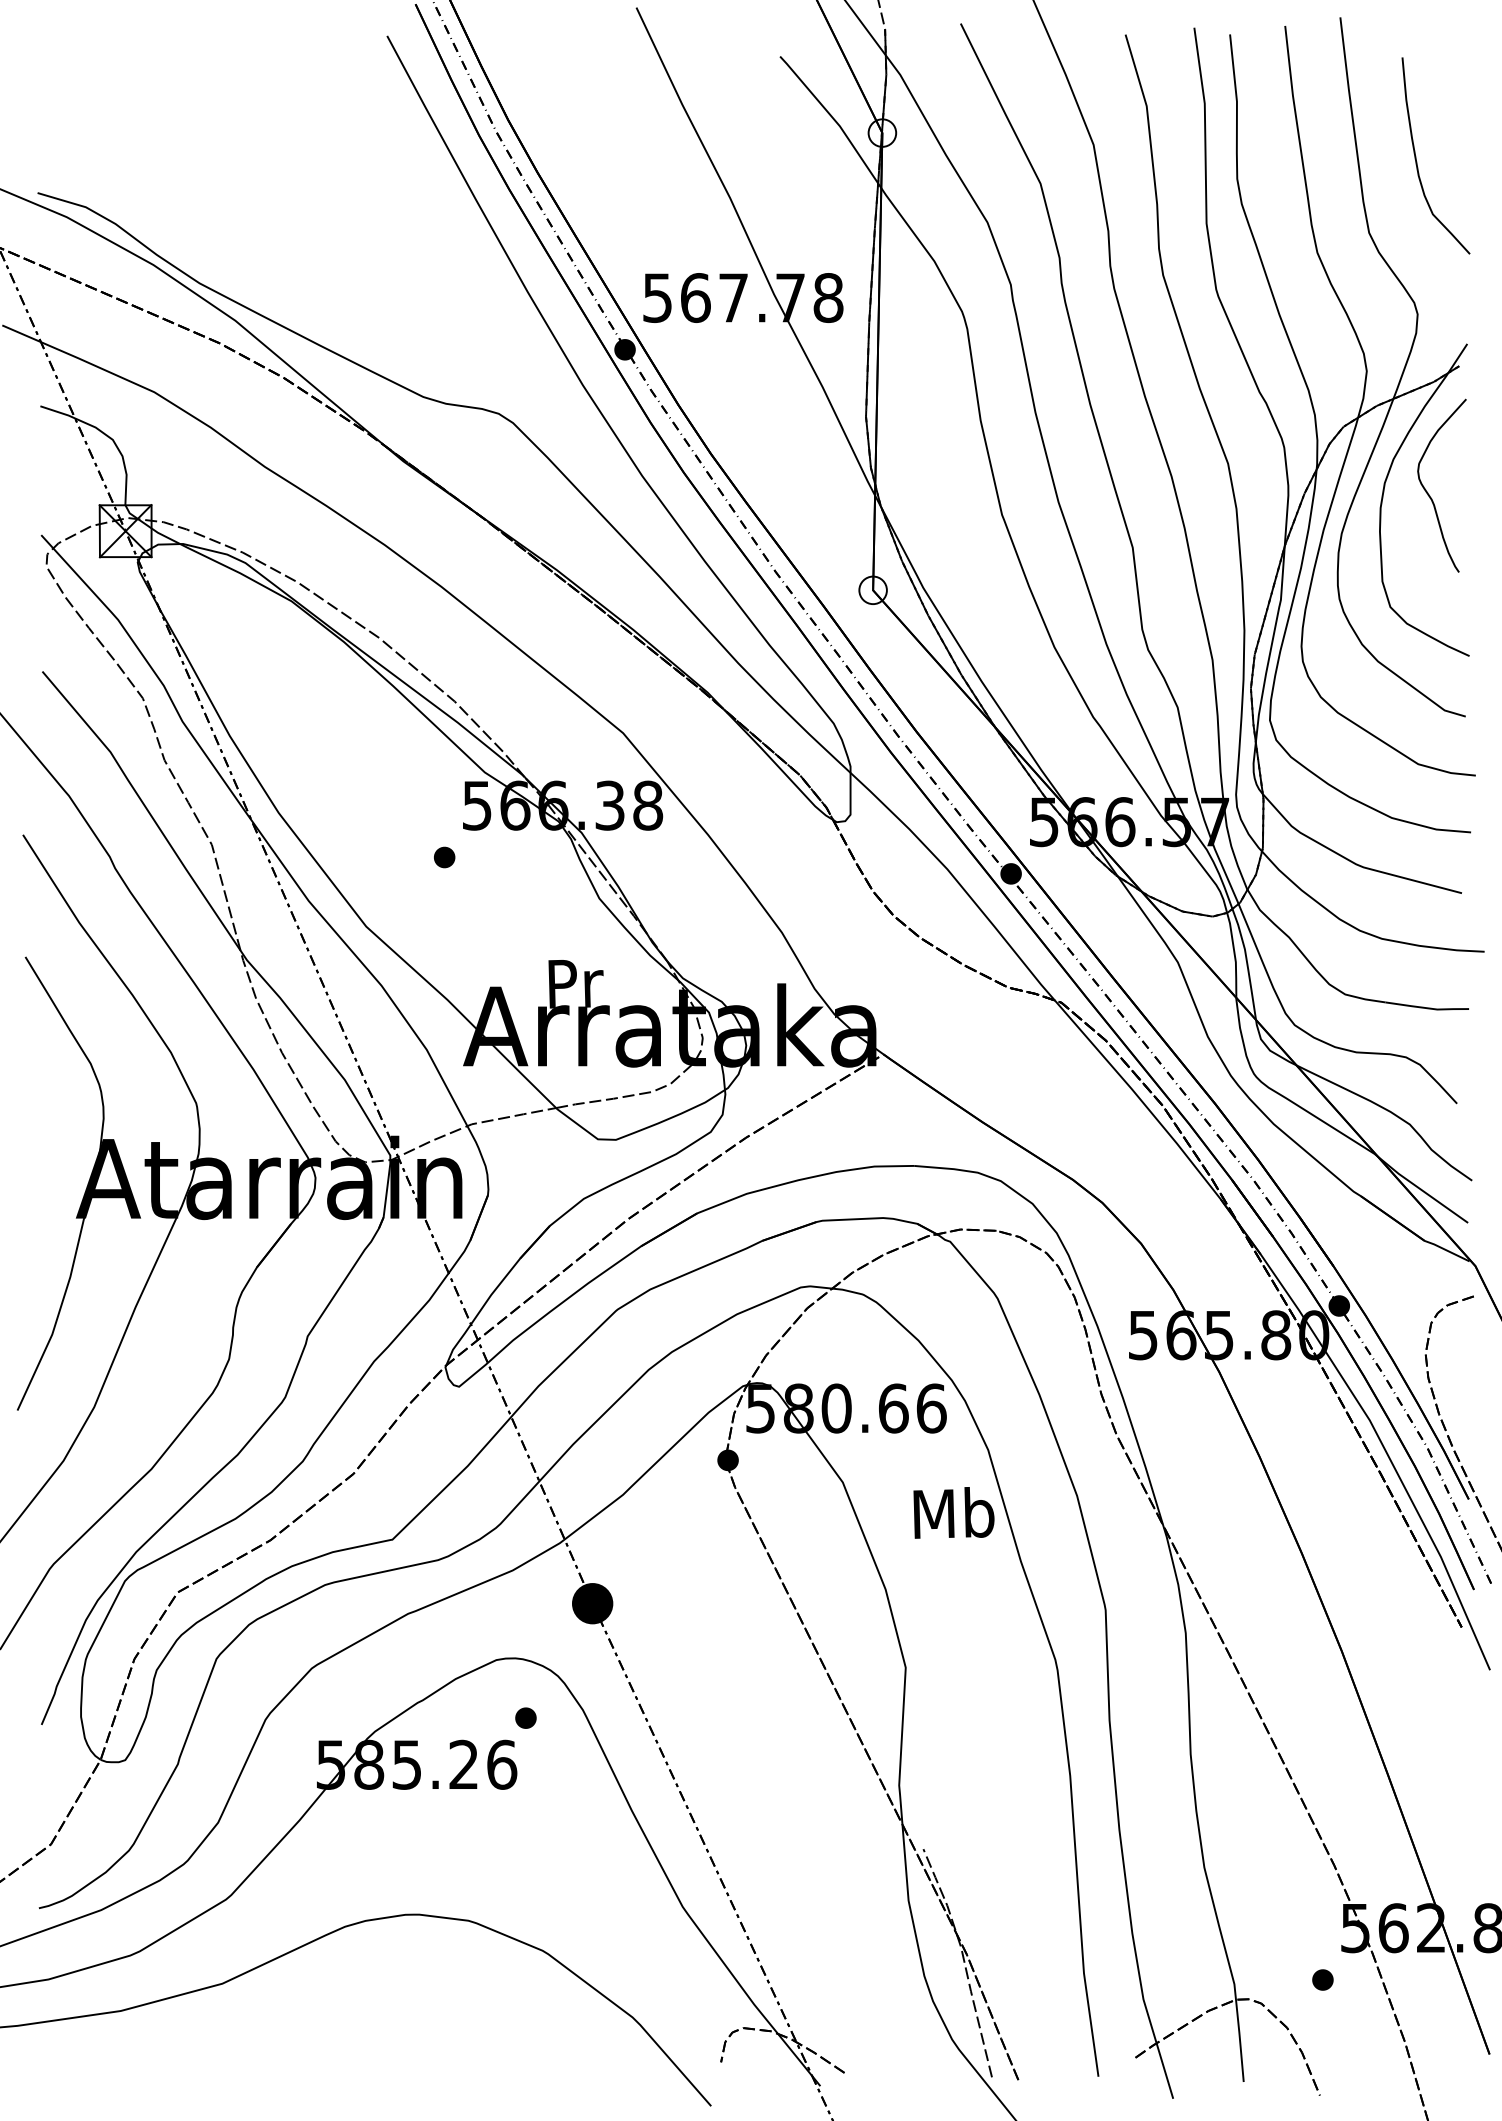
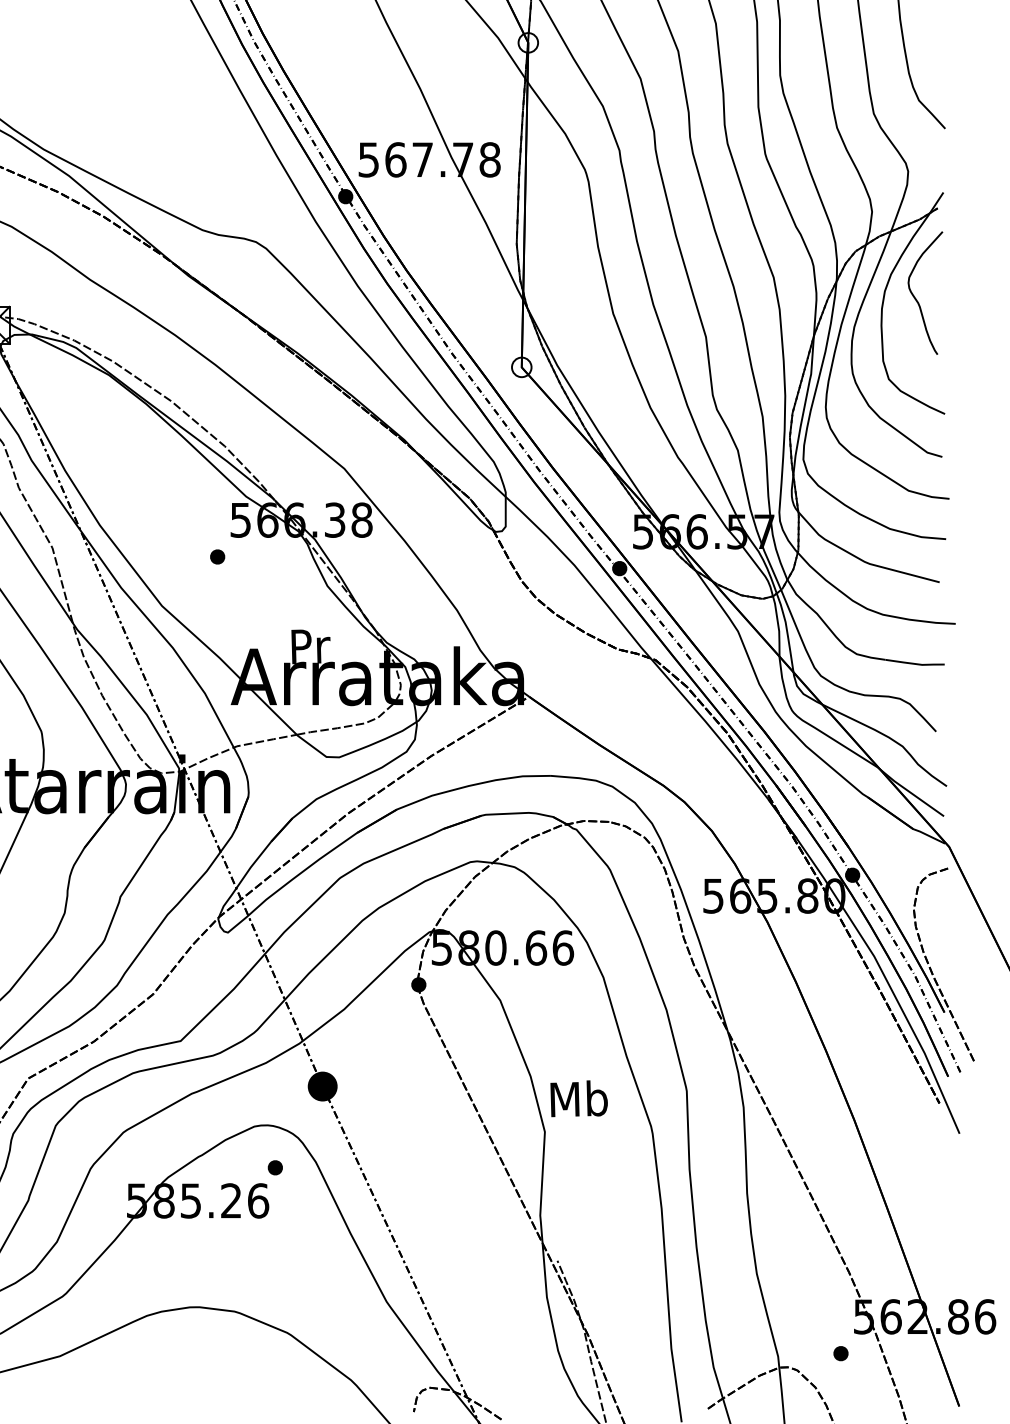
text: (953, 1512) -> (578, 1098), moved

